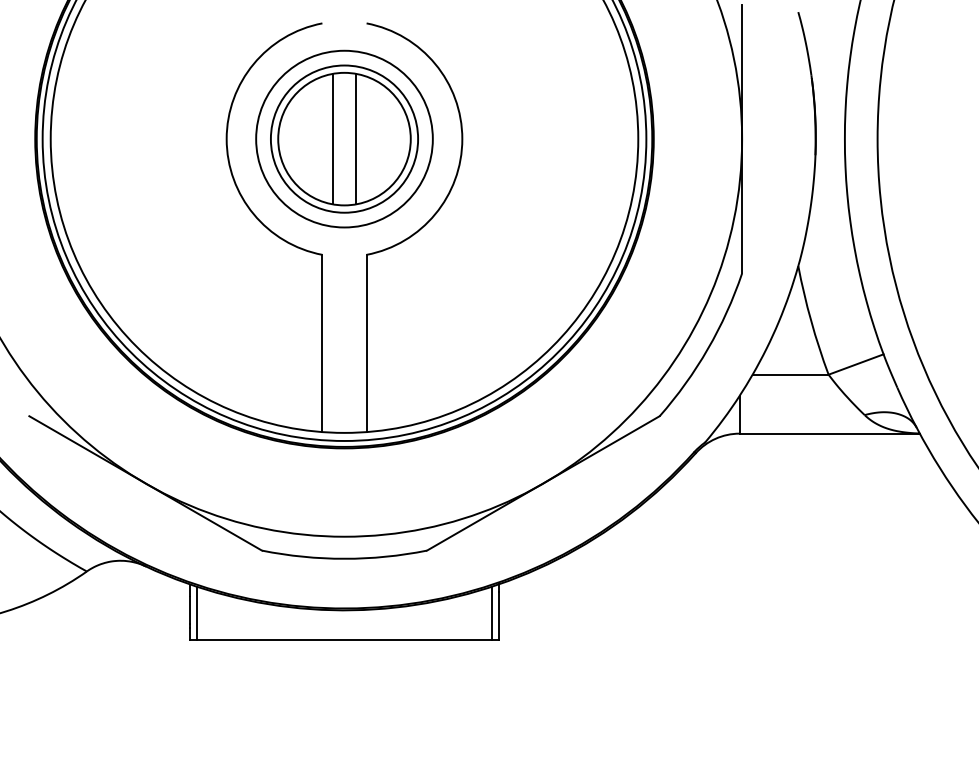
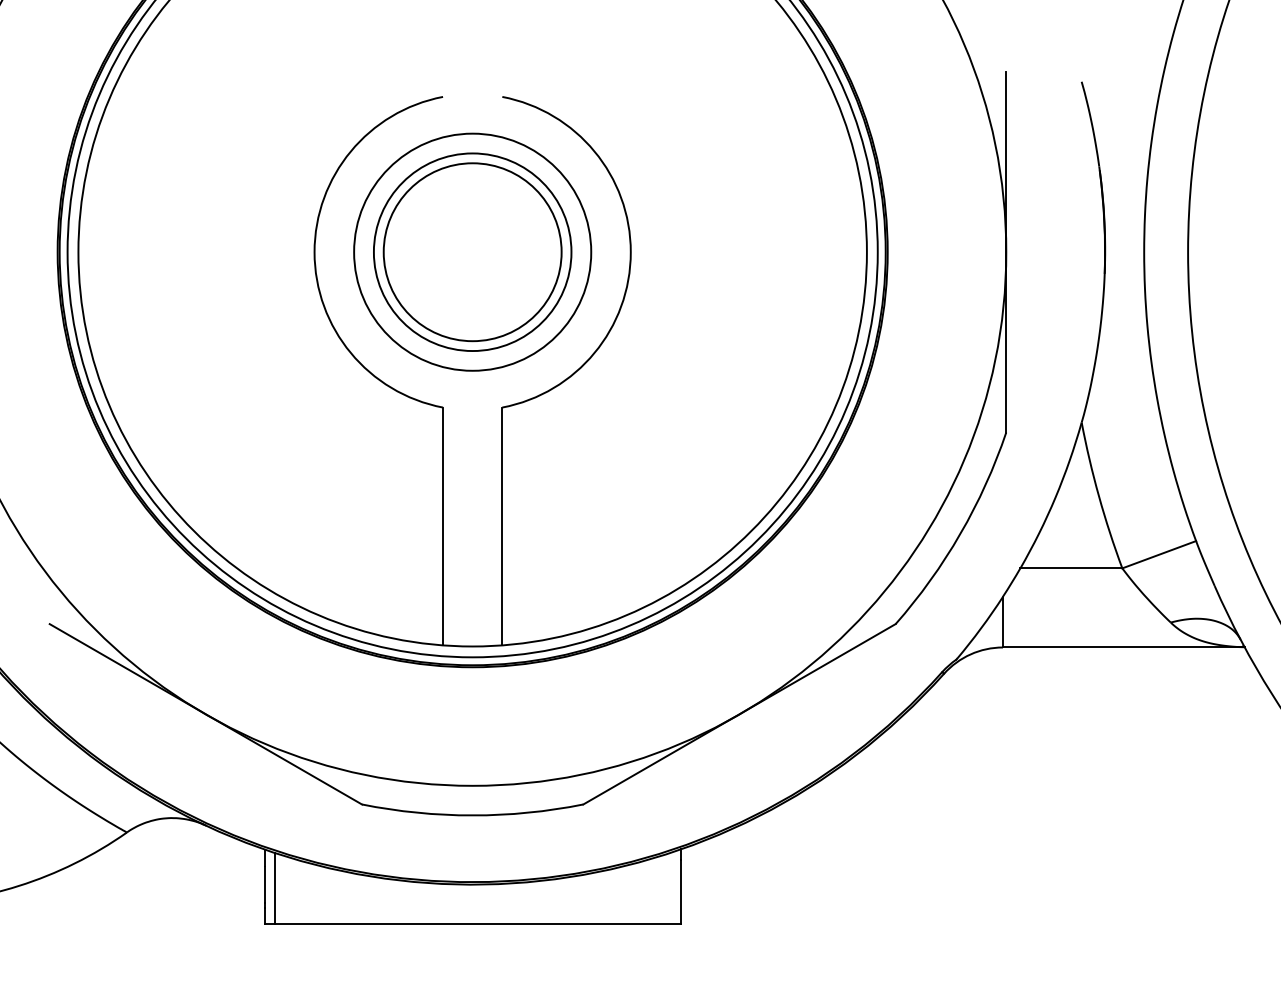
line: (332, 138) -> (456, 251), removed
line: (356, 138) -> (488, 251), removed
line: (491, 612) -> (669, 887), removed

